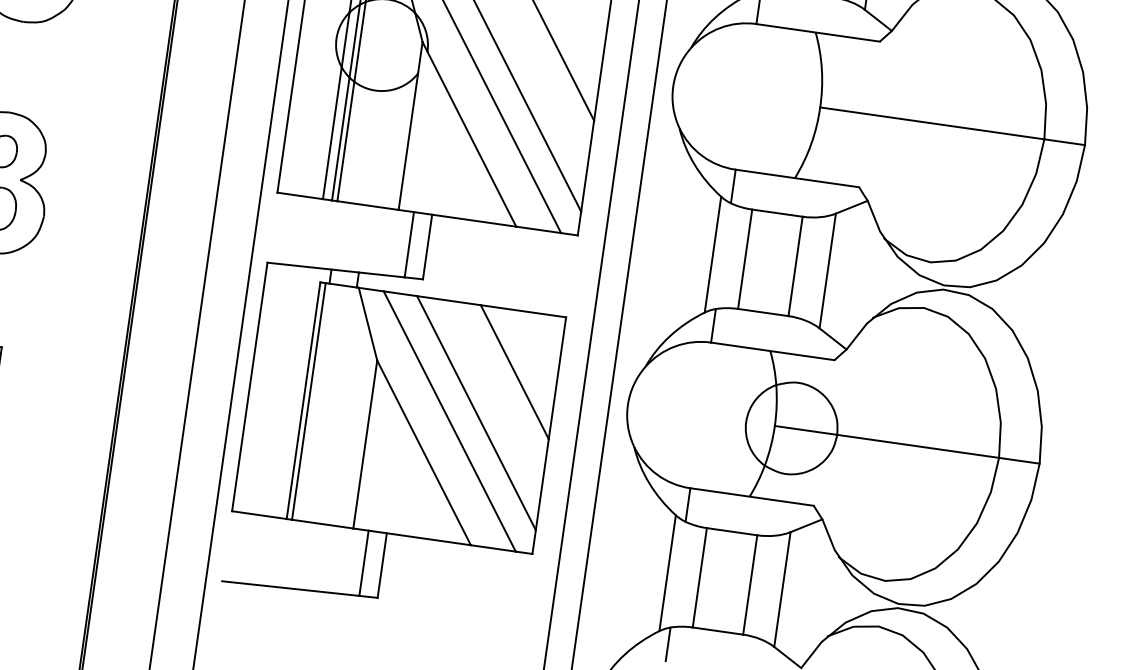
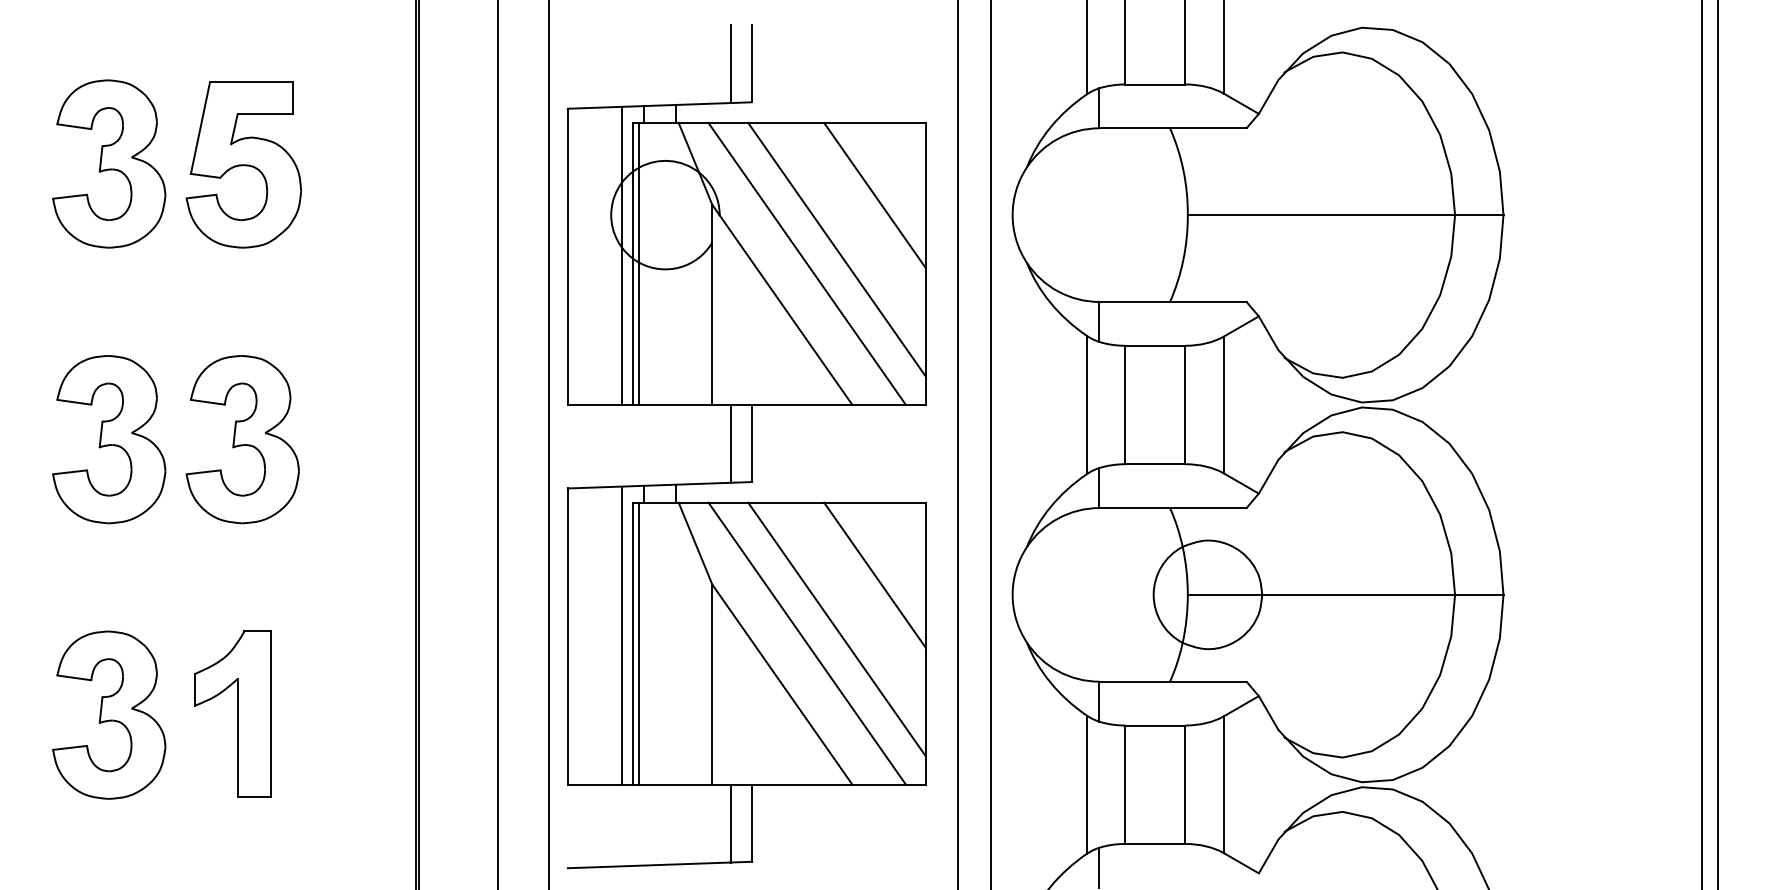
line: (295, 392) -> (622, 635), added

